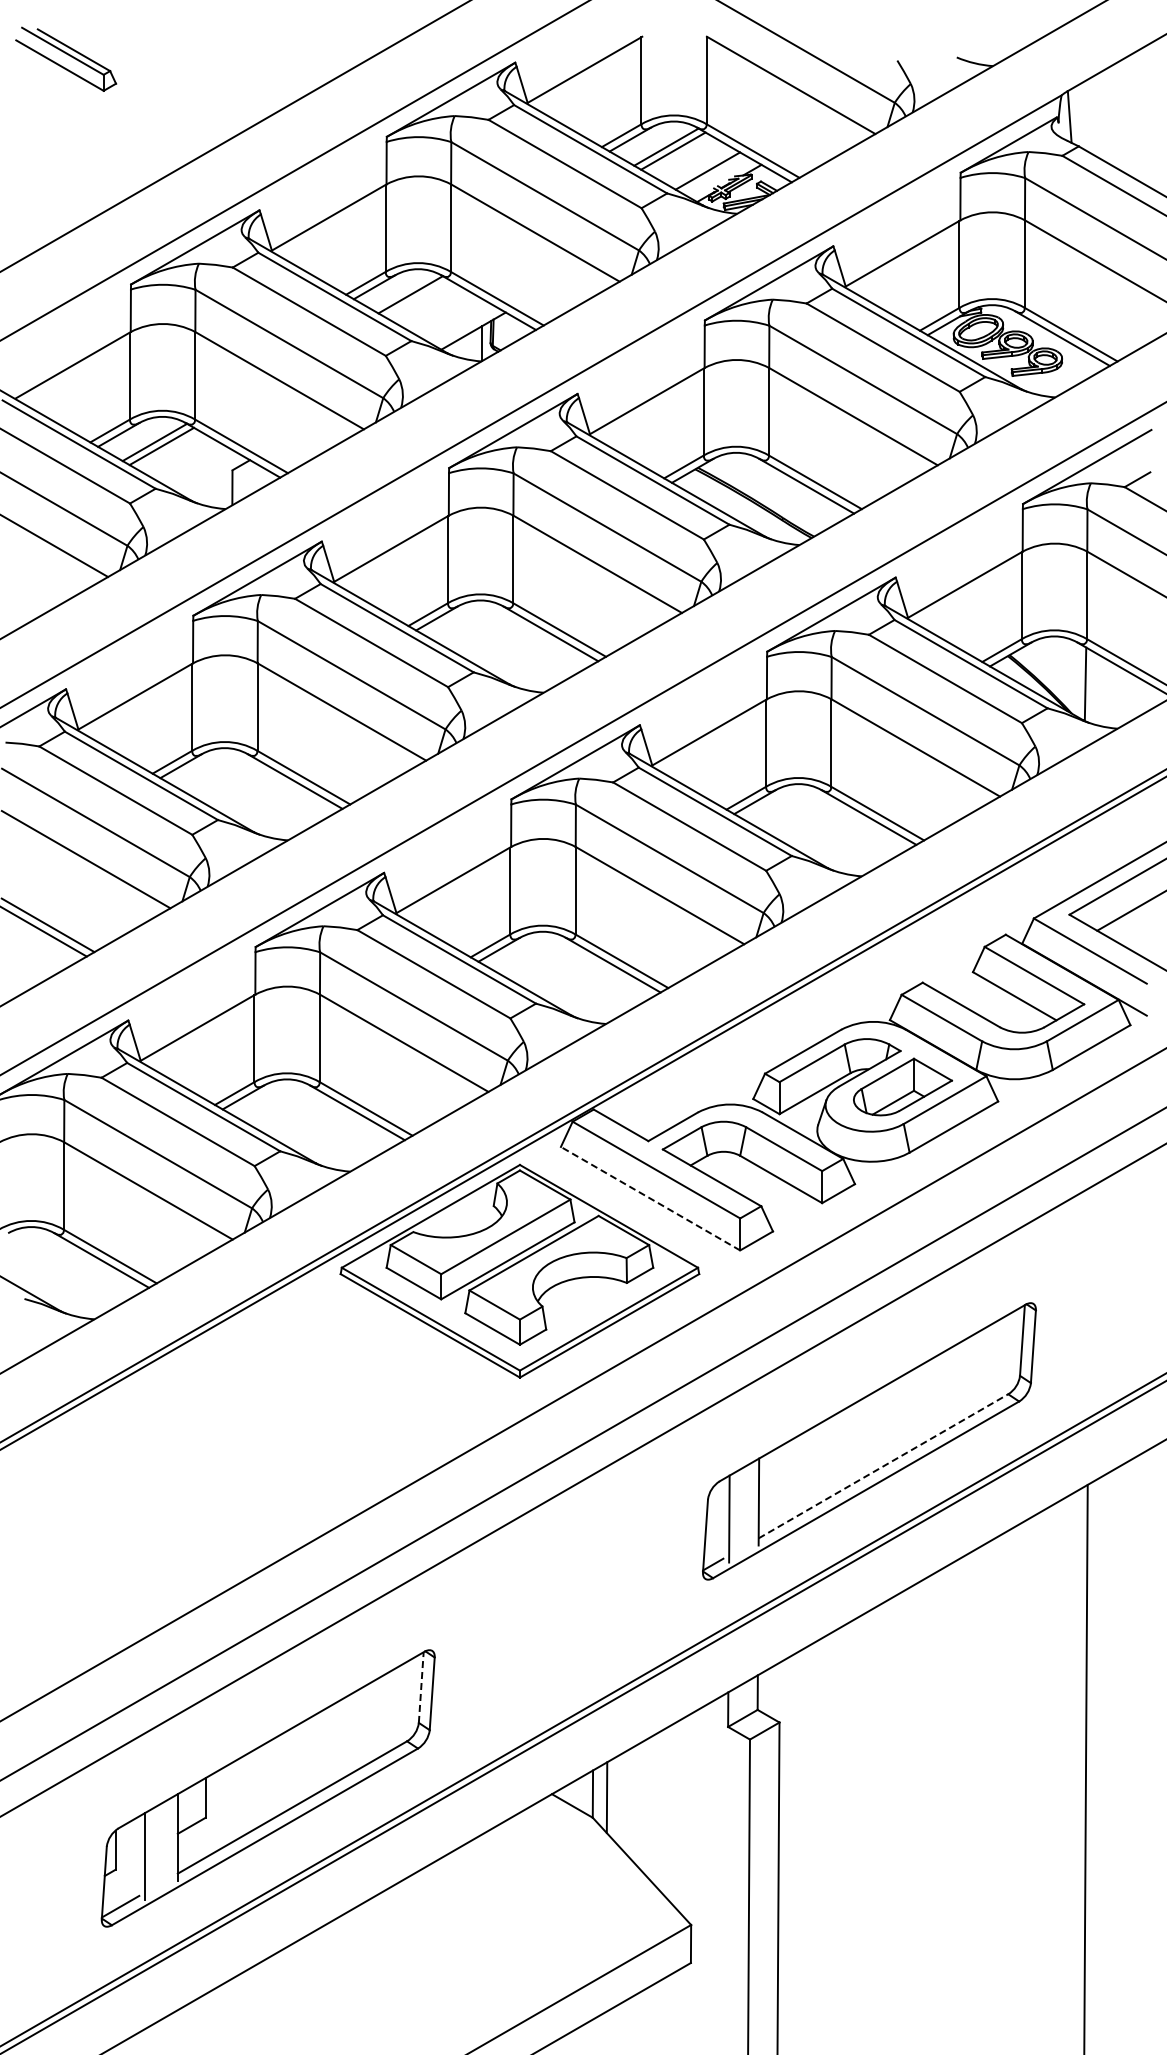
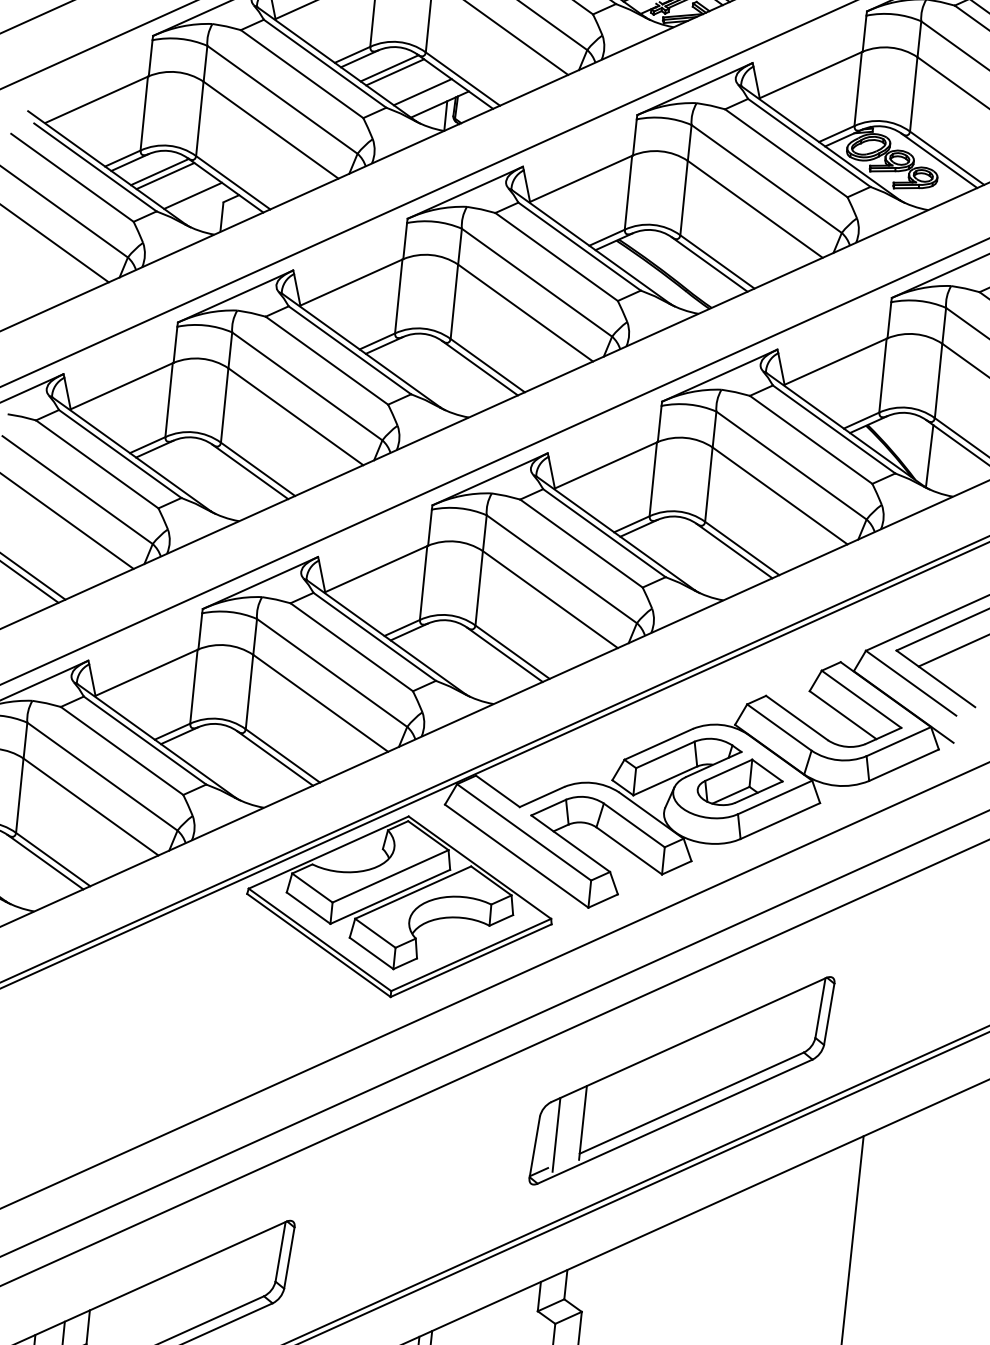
line: (417, 298) -> (395, 72), added
line: (451, 318) -> (422, 91), added
line: (196, 465) -> (193, 195), added
line: (650, 1198) -> (516, 856), dashed -> solid
line: (883, 1466) -> (691, 1103), dashed -> solid
line: (421, 1687) -> (280, 1251), dashed -> solid

